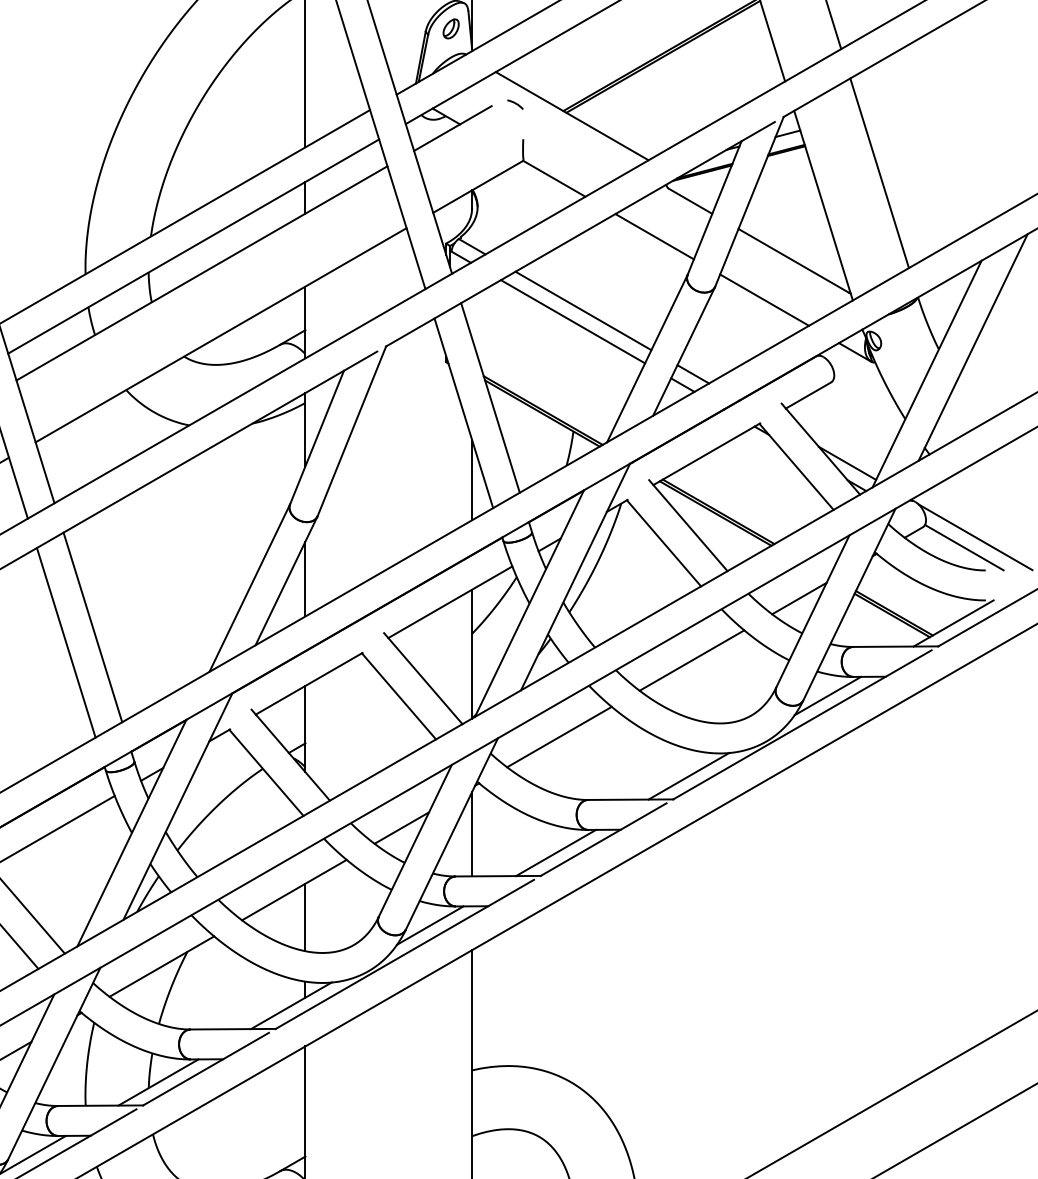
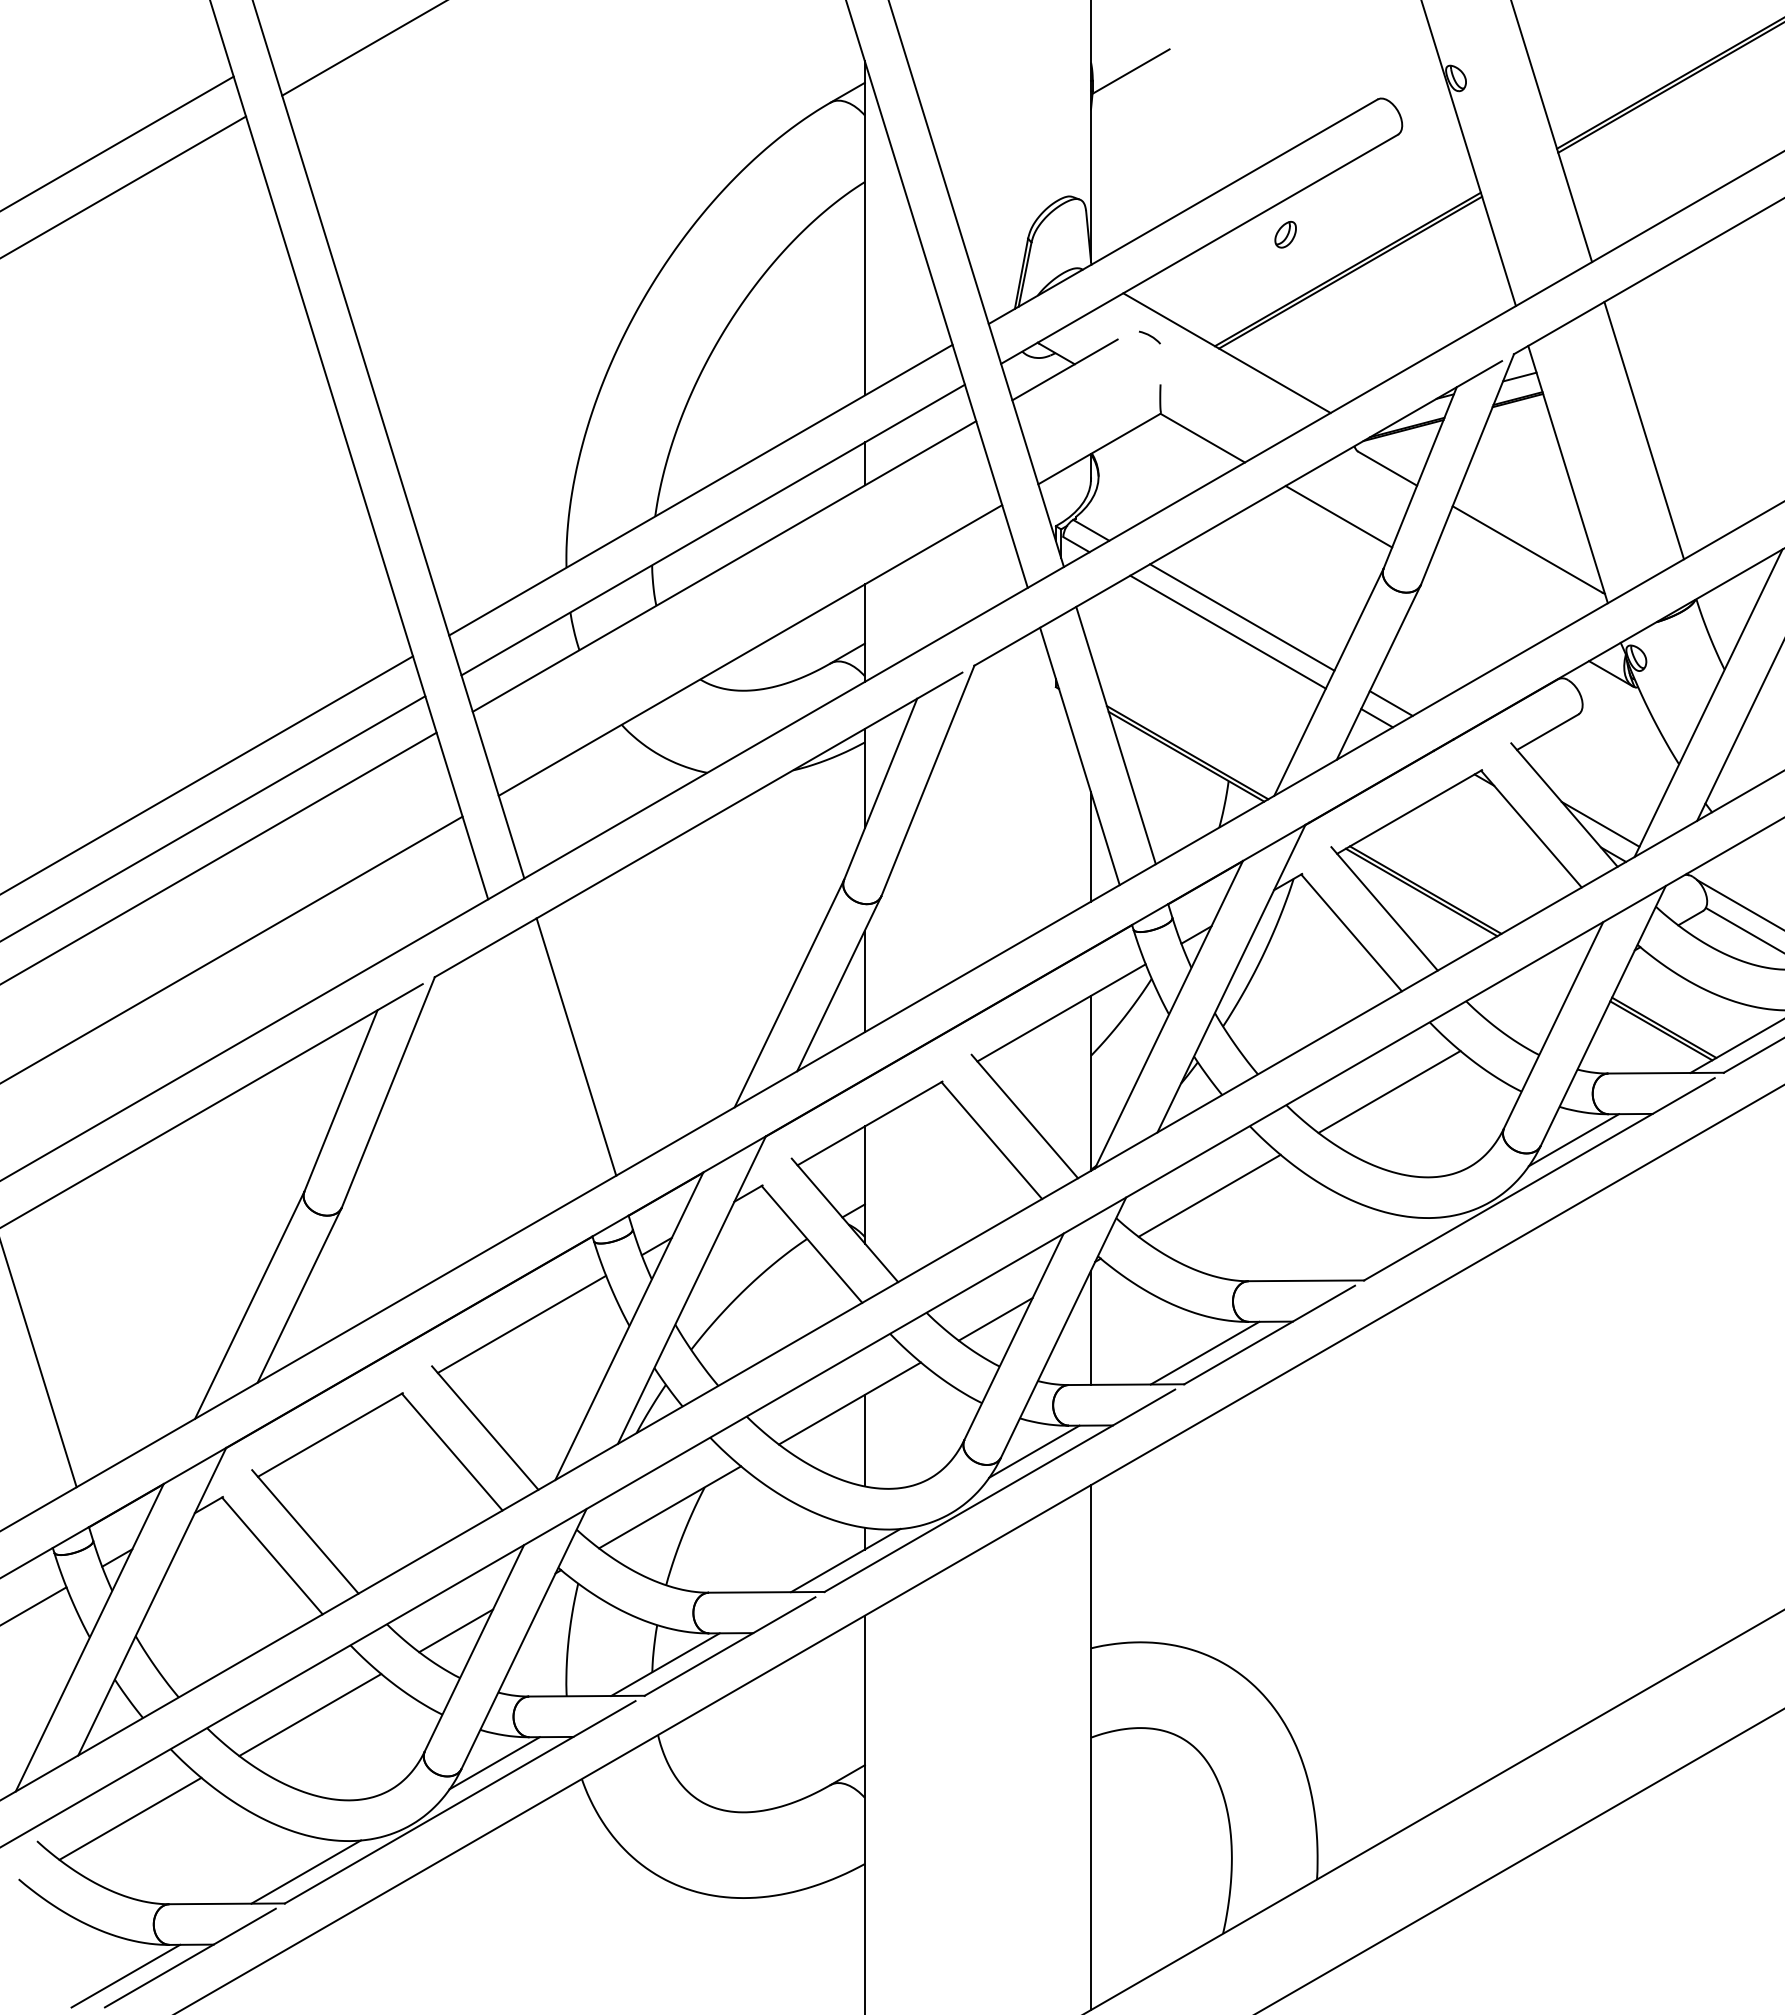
part: (451, 28) -> (1285, 234), moved
line: (764, 299) -> (1487, 602), removed
line: (799, 598) -> (1535, 1007), removed
line: (66, 642) -> (540, 1067), removed
line: (689, 775) -> (1385, 1248), removed

